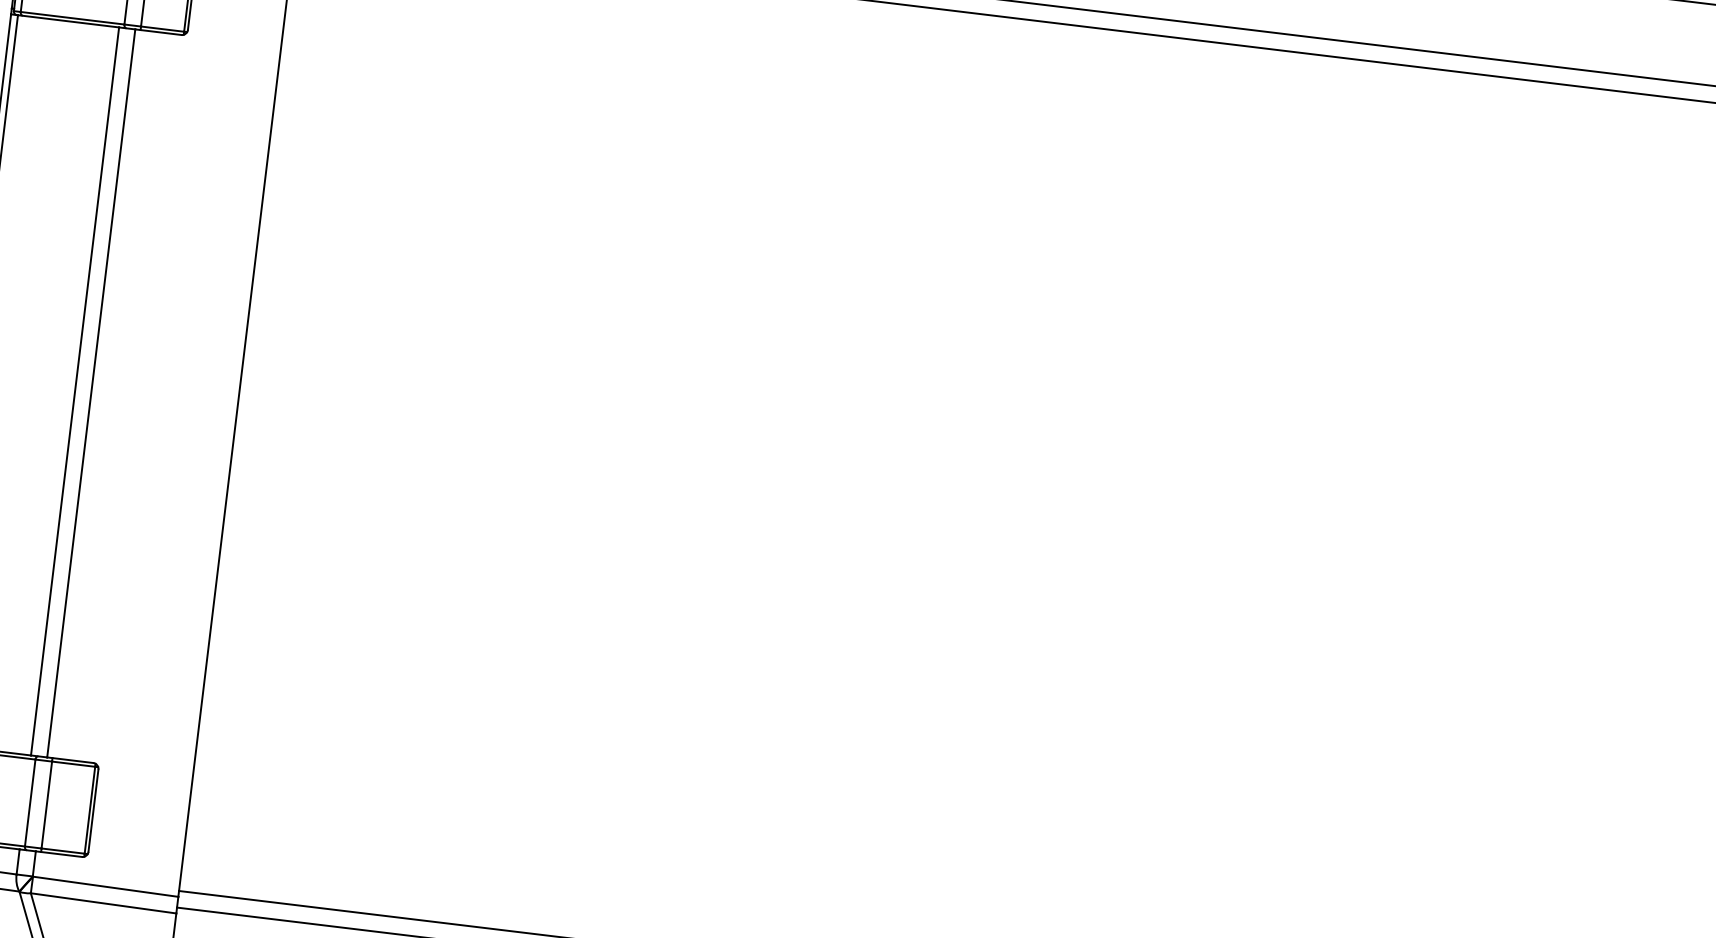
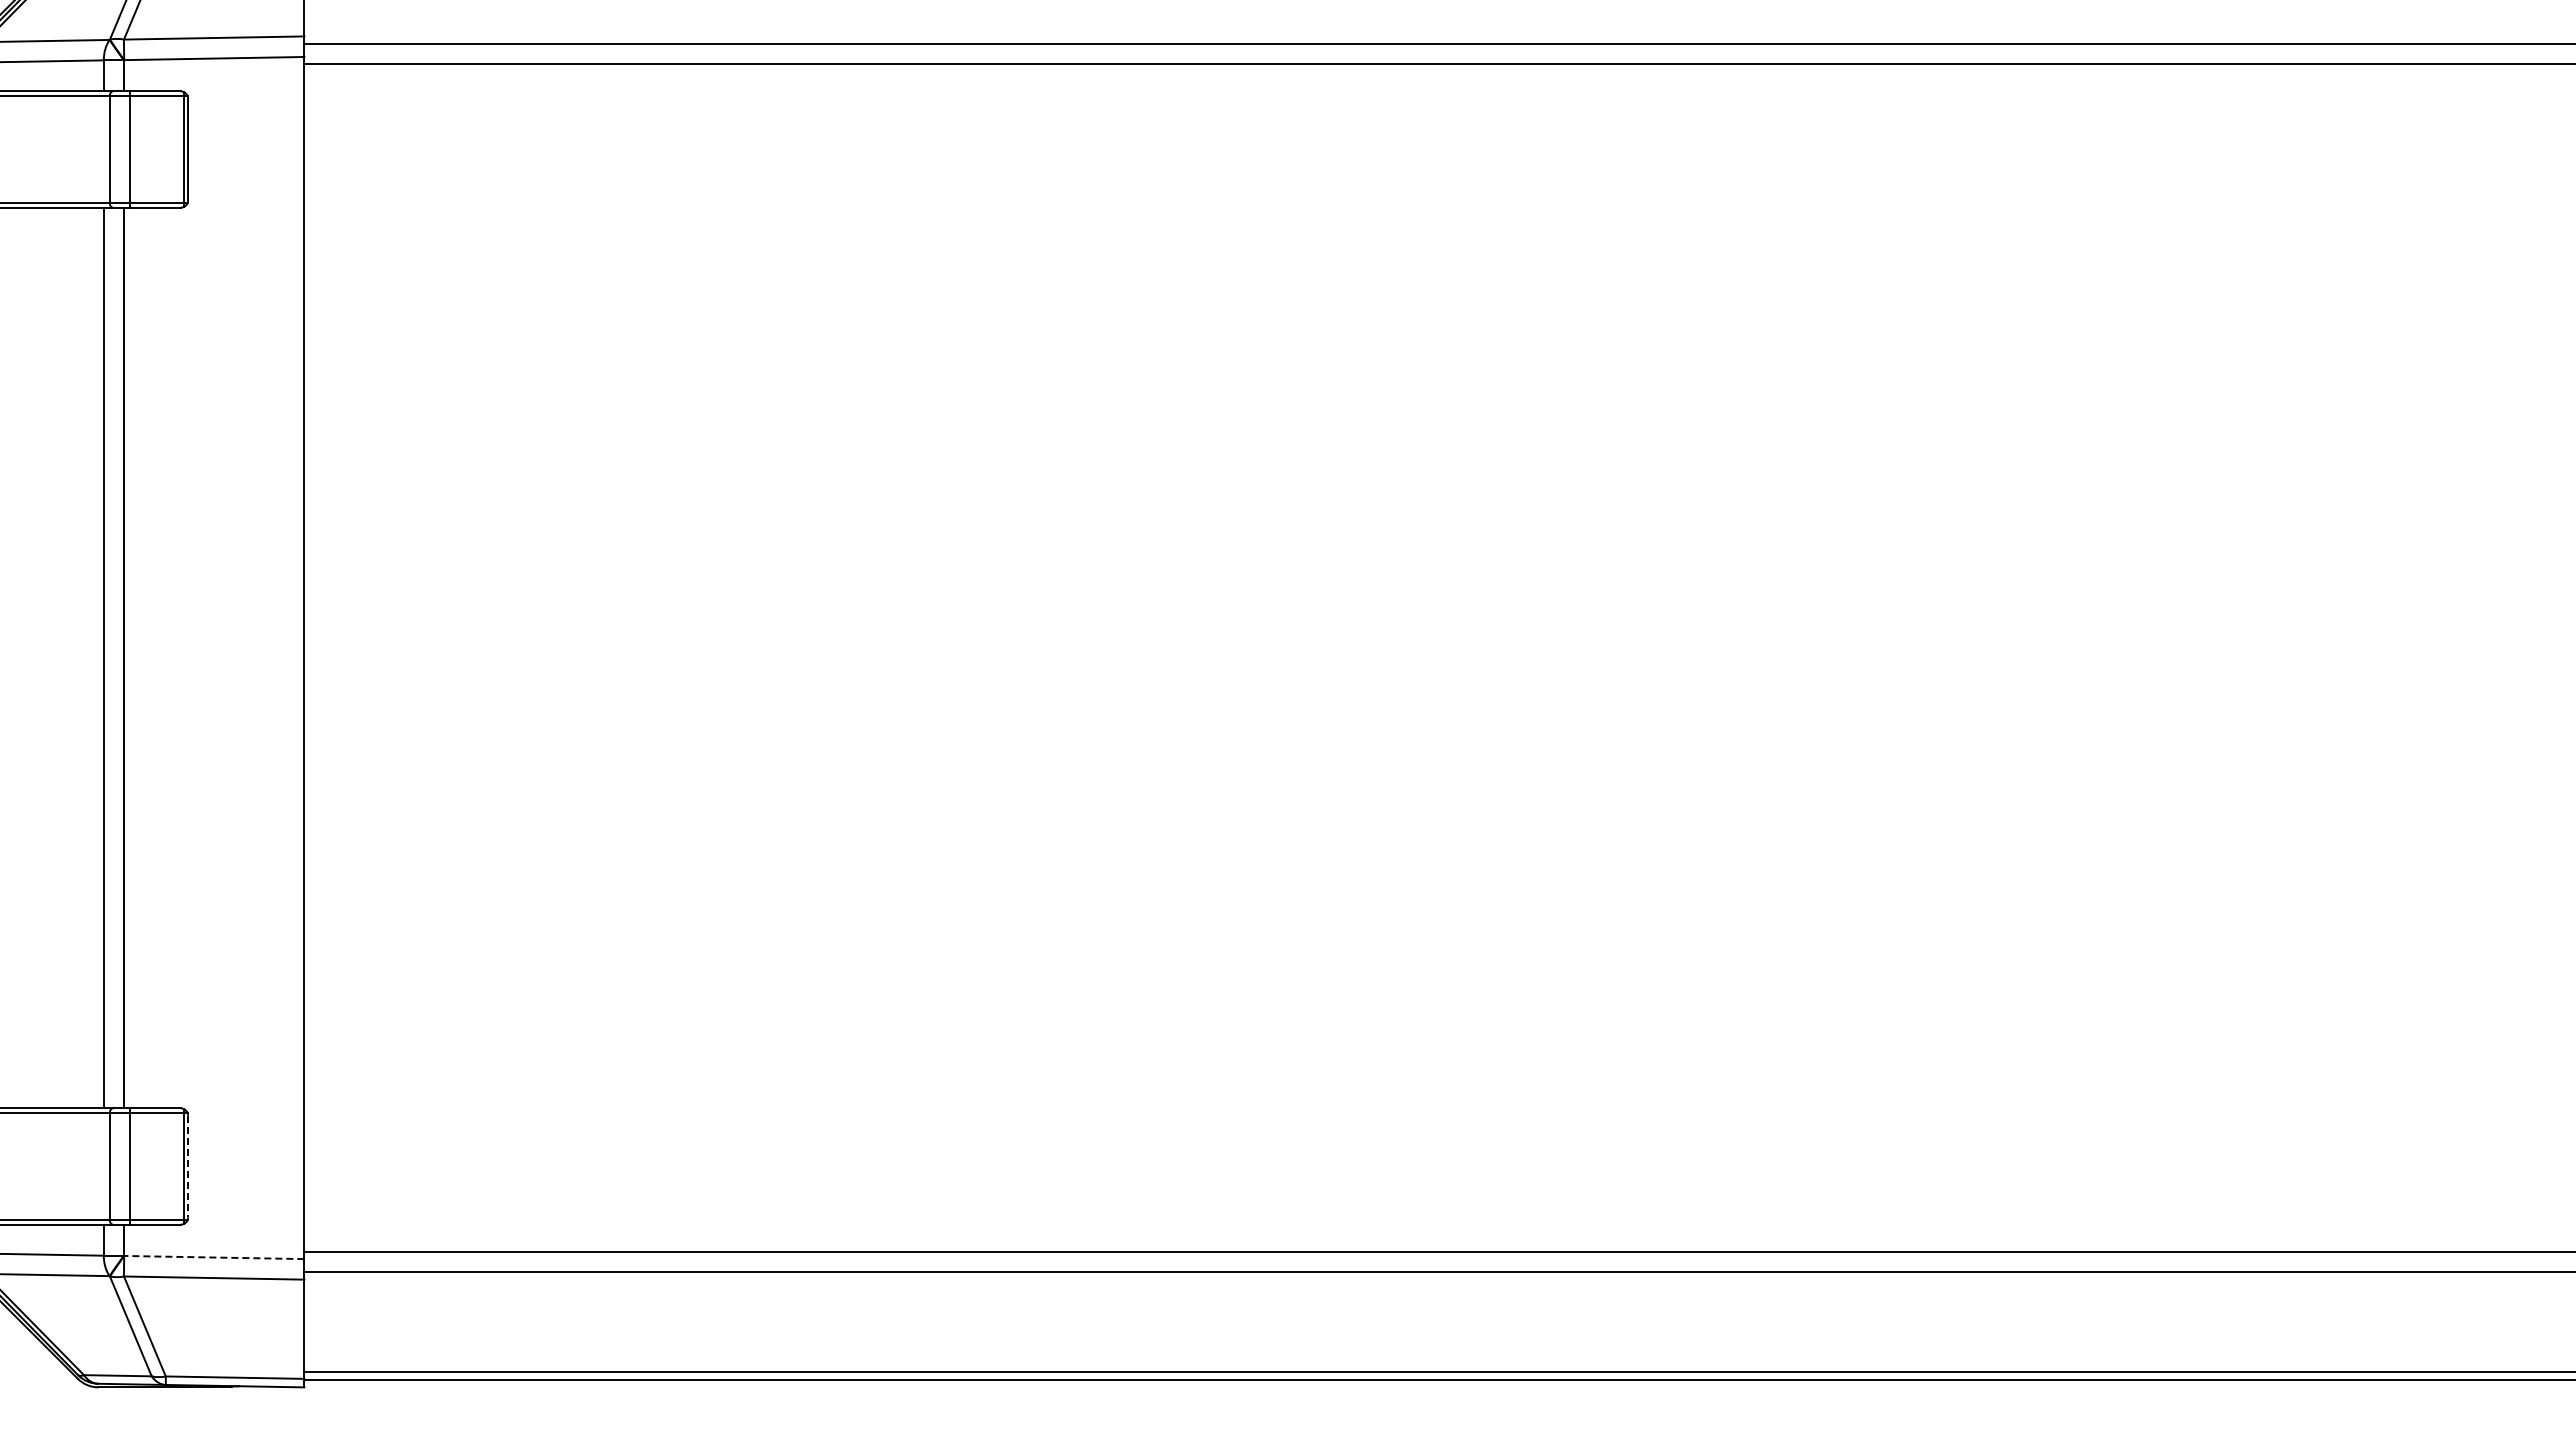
line: (93, 810) -> (188, 1166), solid -> dashed
line: (105, 886) -> (213, 1257), solid -> dashed

